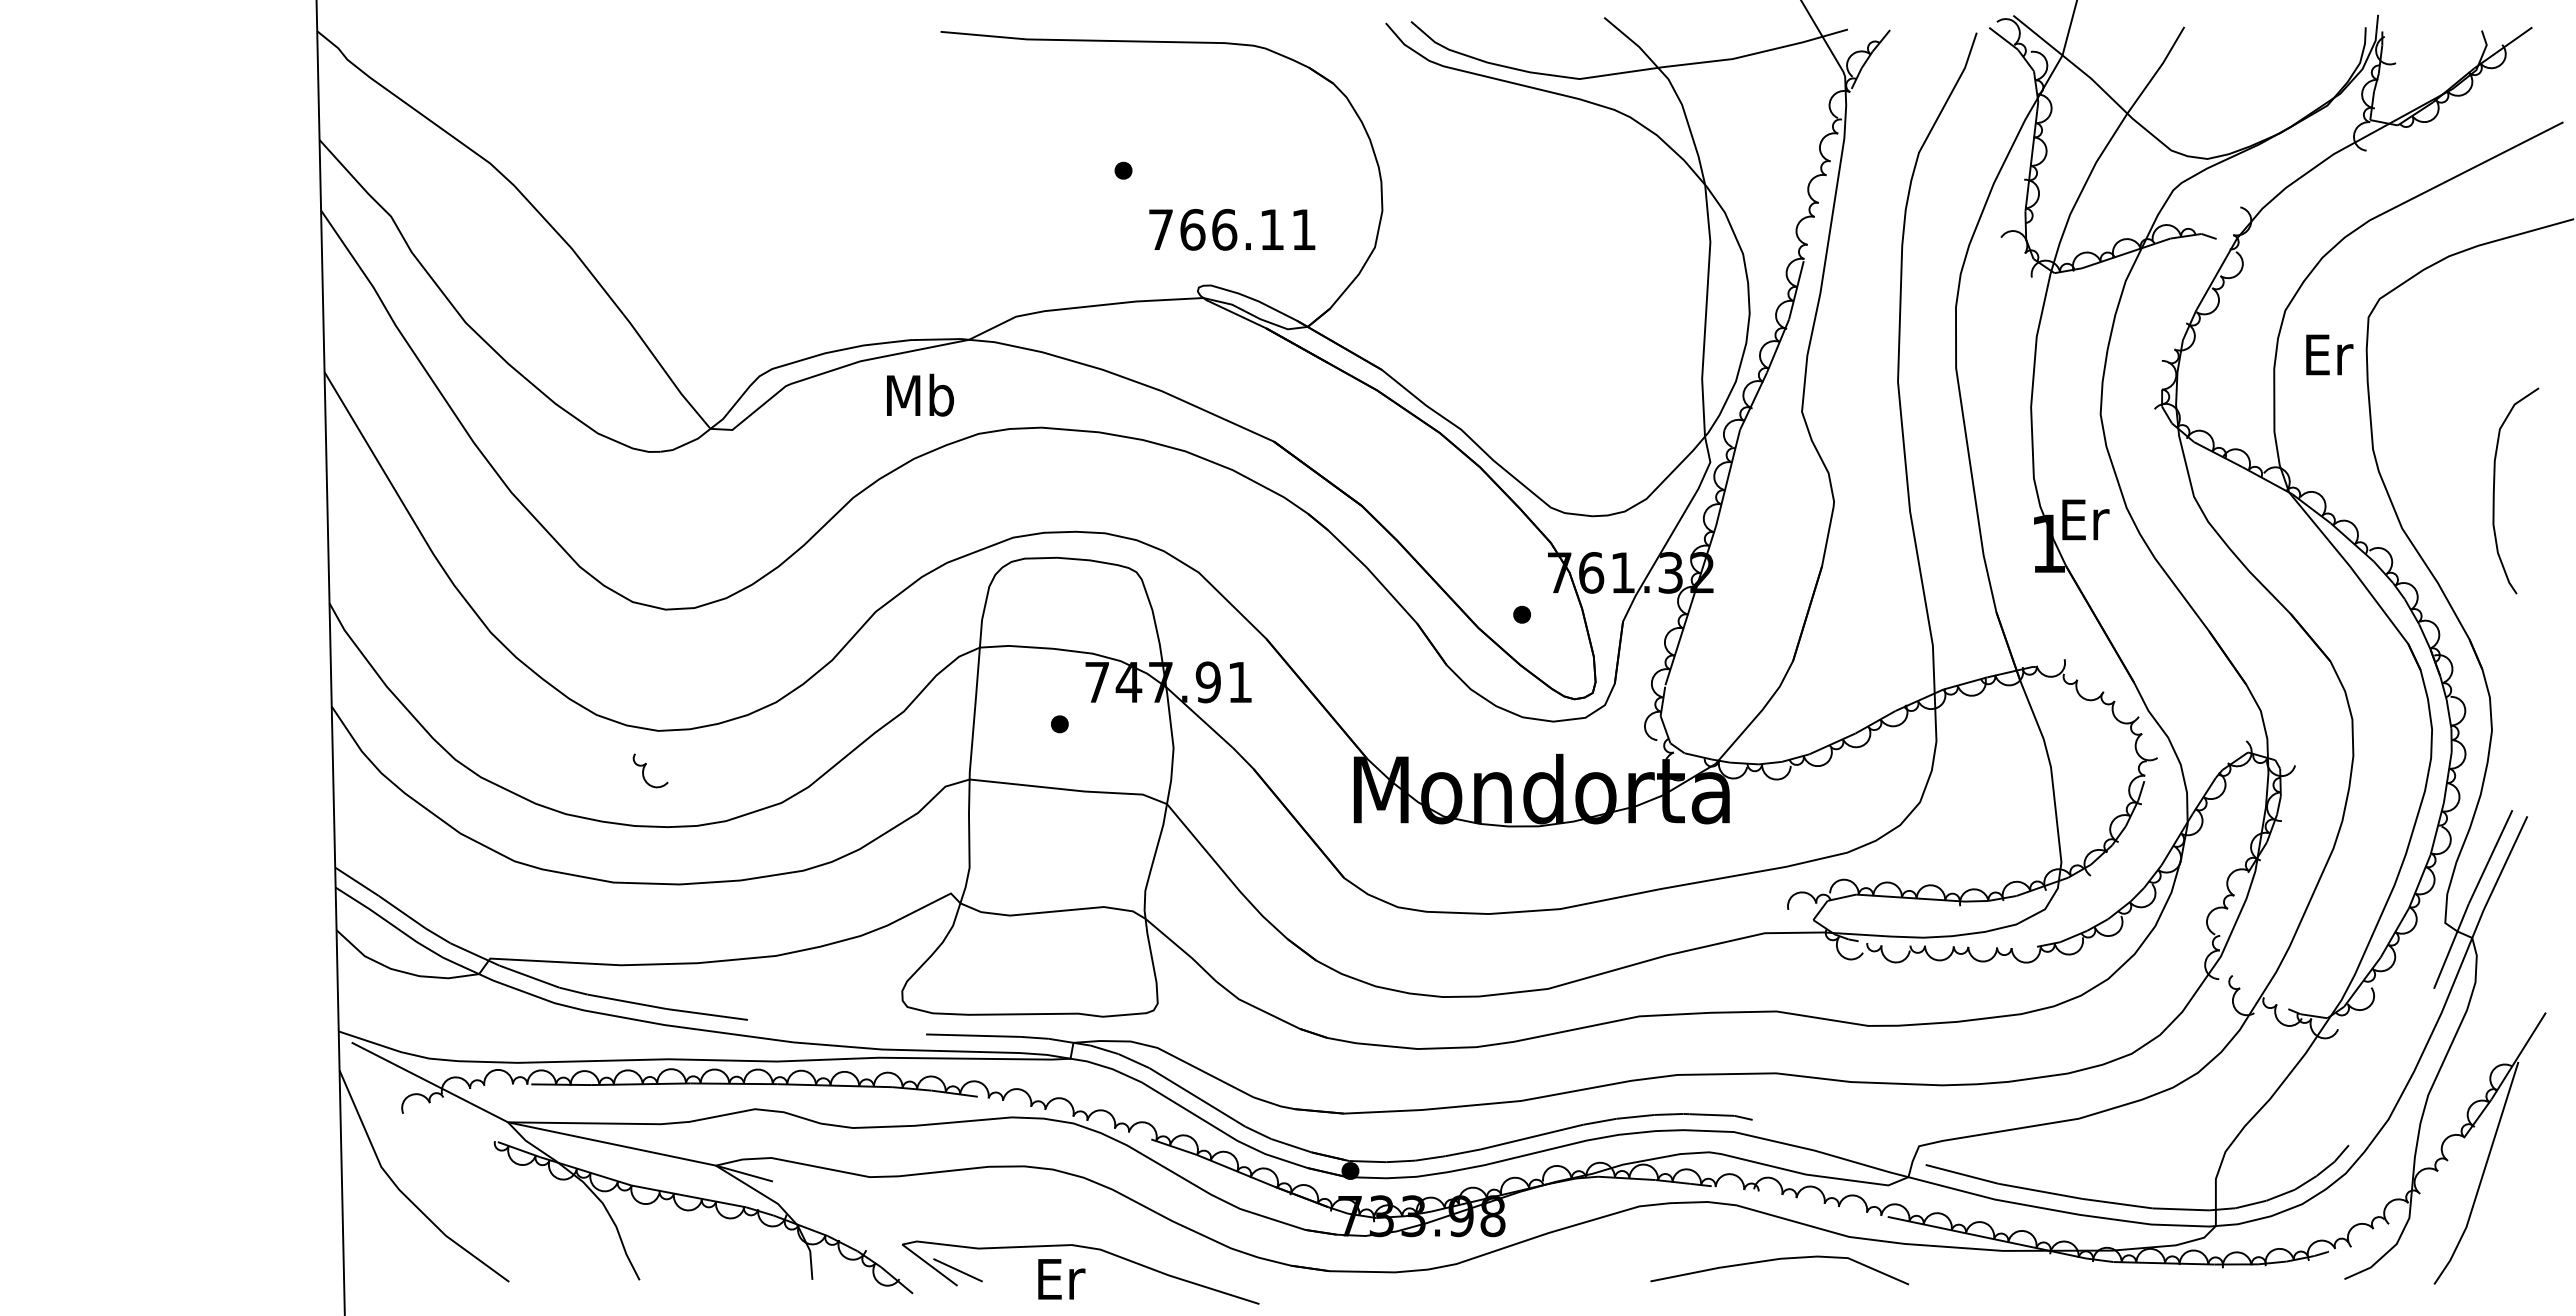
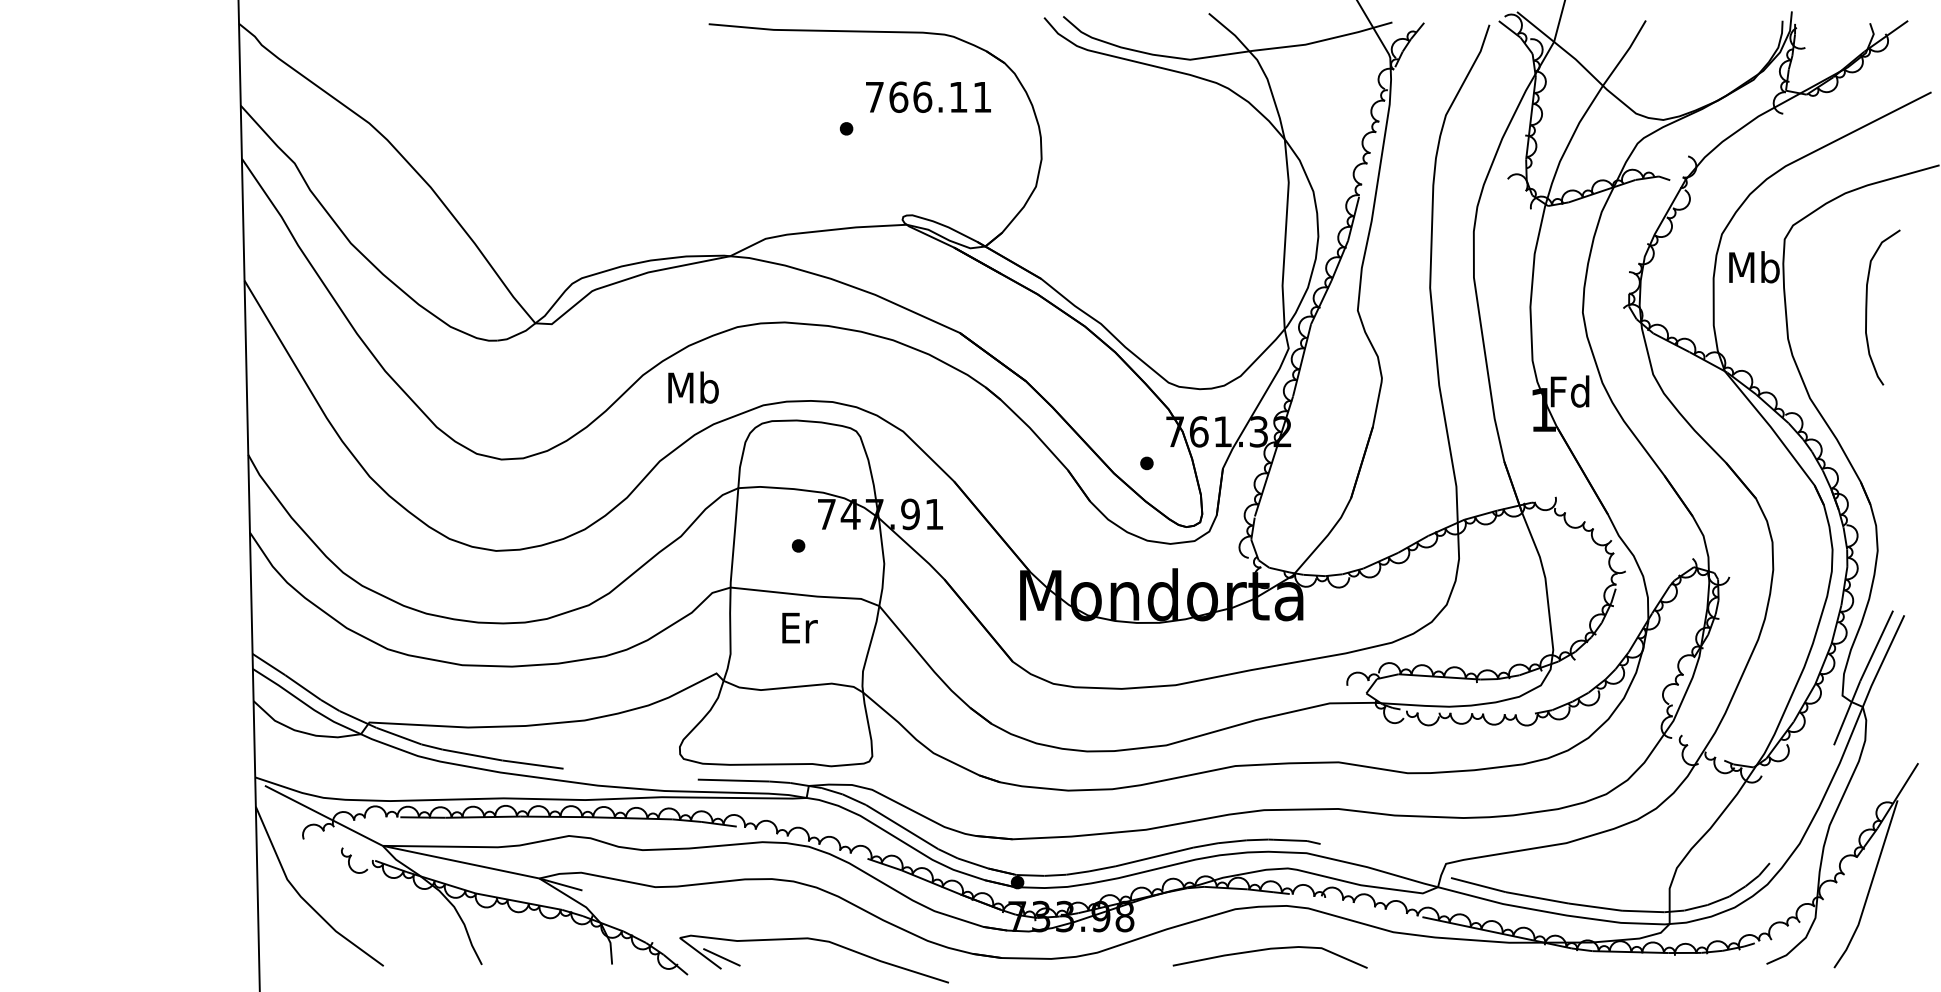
text: (1232, 229) -> (928, 97), moved
text: (2328, 354) -> (1754, 267), Er -> Mb
text: (920, 394) -> (693, 387), moved
curve: (2494, 490) -> (1866, 307), moved
text: (2083, 519) -> (1569, 391), Er -> Fd
part: (650, 770) -> (354, 860), moved
curve: (1777, 1260) -> (1268, 949), moved
text: (1061, 1279) -> (799, 628), moved

